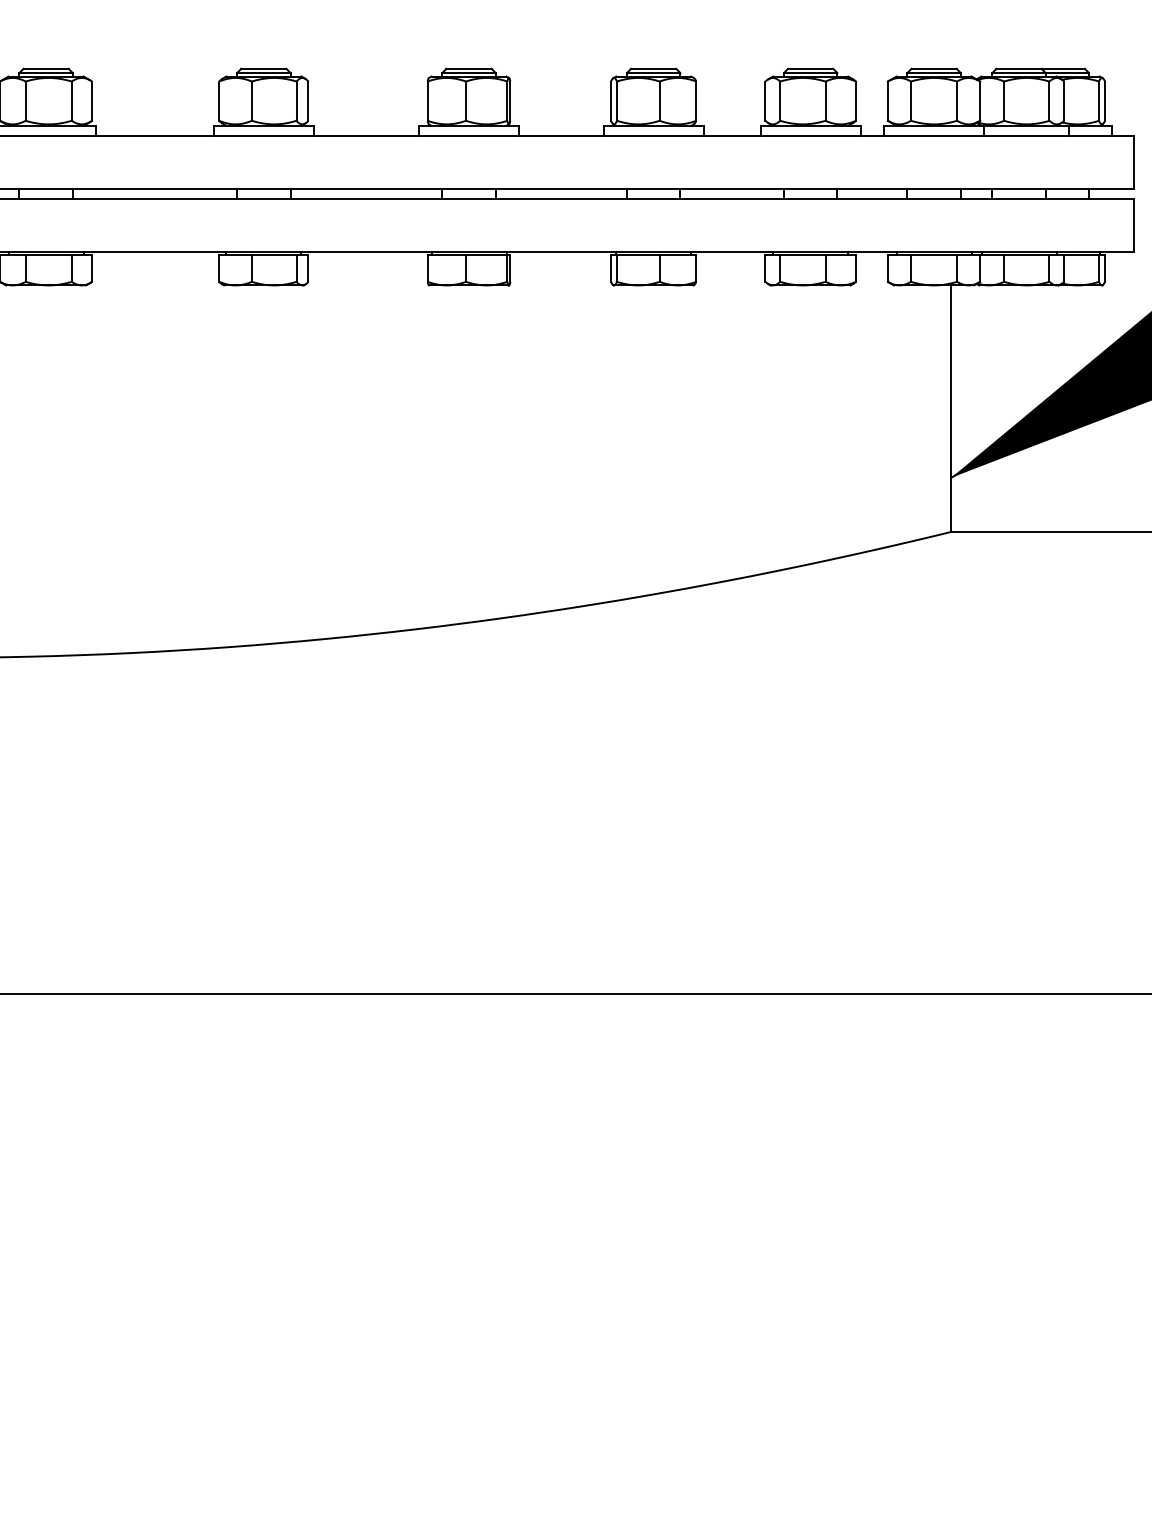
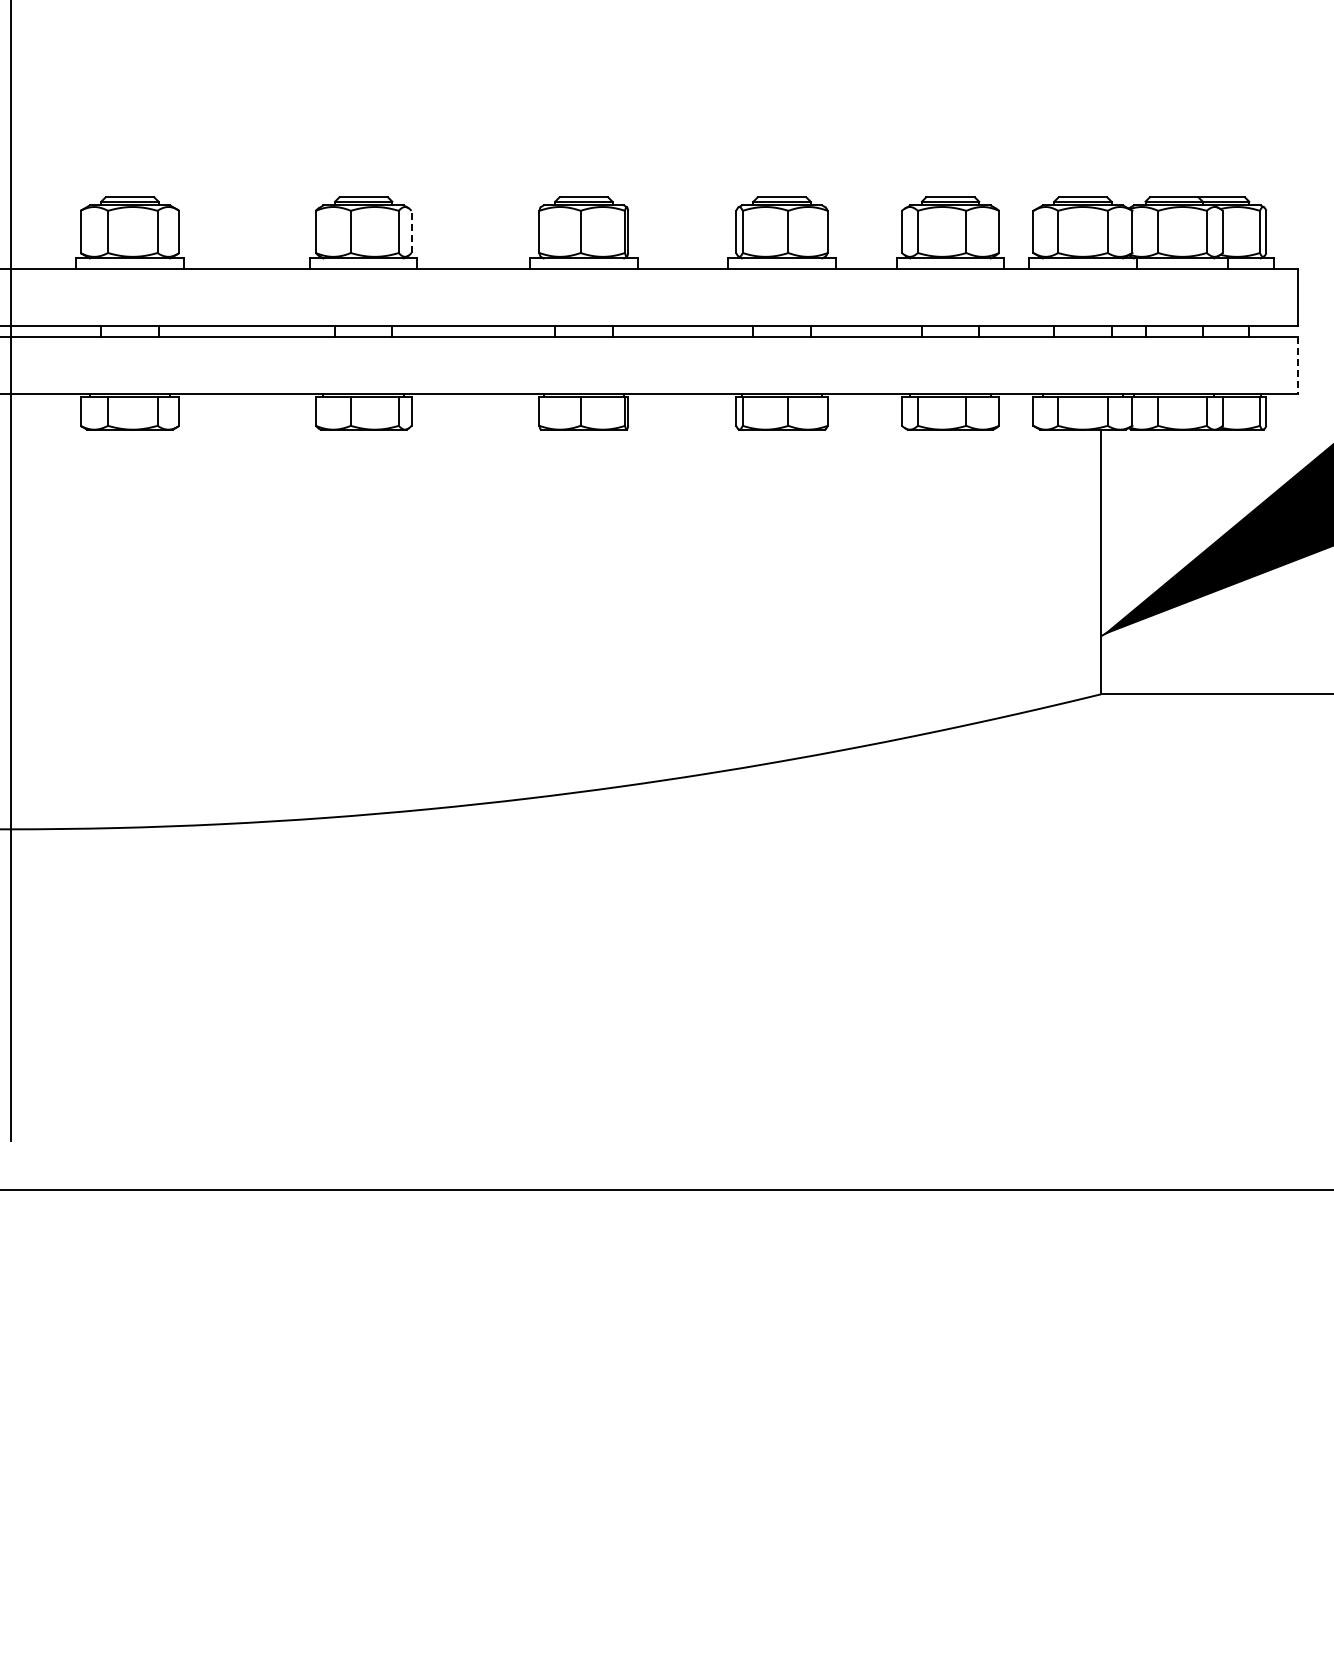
line: (308, 100) -> (411, 231), solid -> dashed
line: (1133, 225) -> (1297, 365), solid -> dashed

